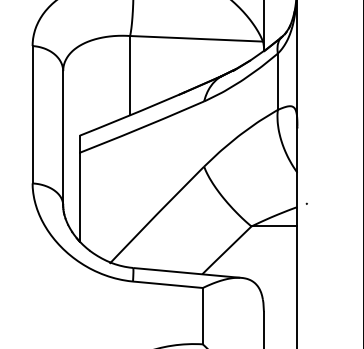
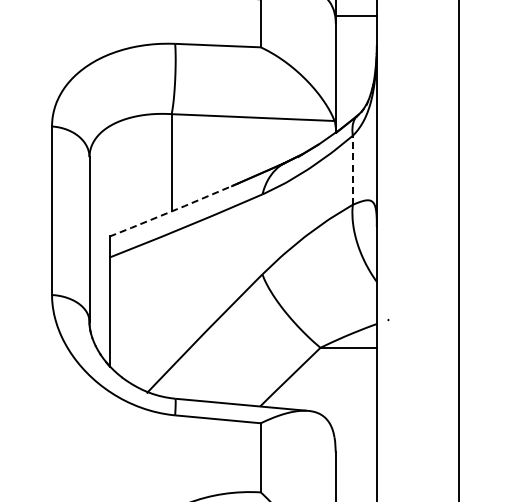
line: (277, 81) -> (352, 170), solid -> dashed
line: (131, 114) -> (173, 210), solid -> dashed

